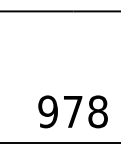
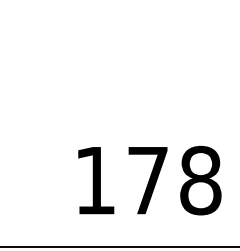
text: (47, 111) -> (93, 179), 978 -> 178

